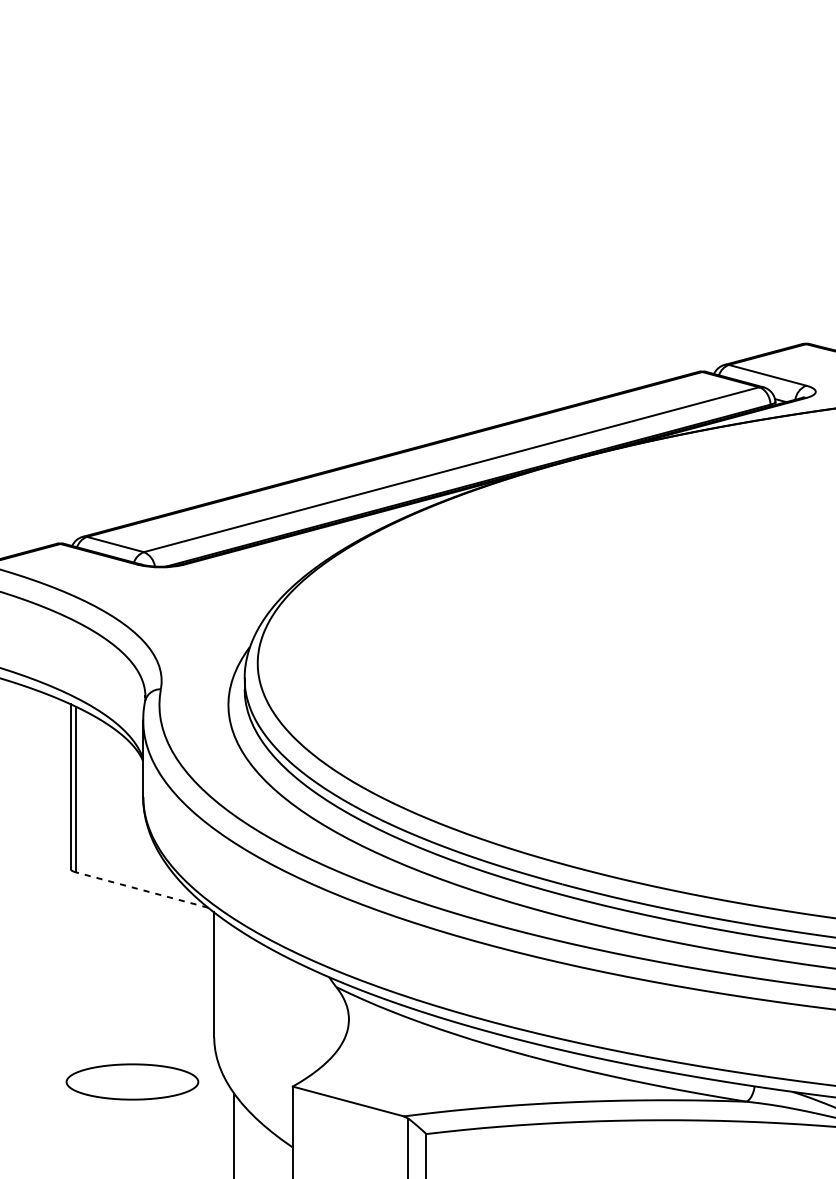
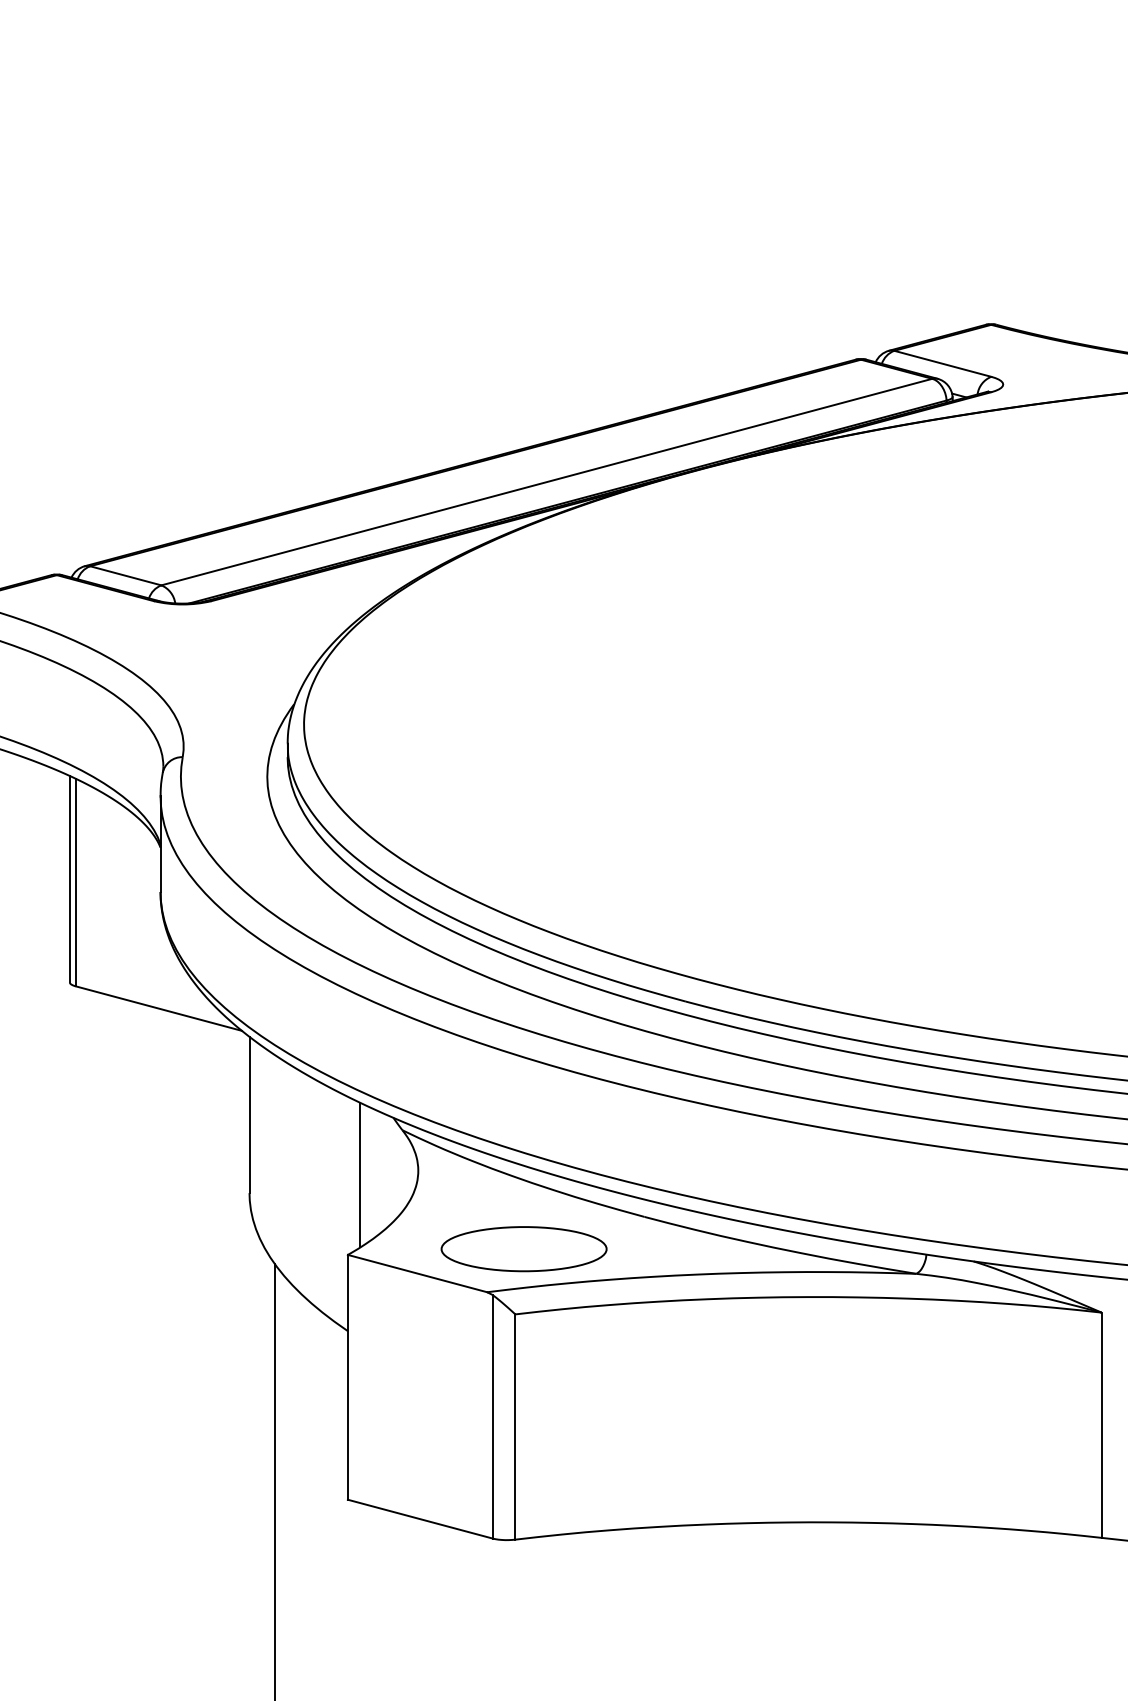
line: (141, 889) -> (158, 1008), dashed -> solid
line: (302, 1022) -> (360, 1174), added
part: (131, 1082) -> (523, 1249), moved

